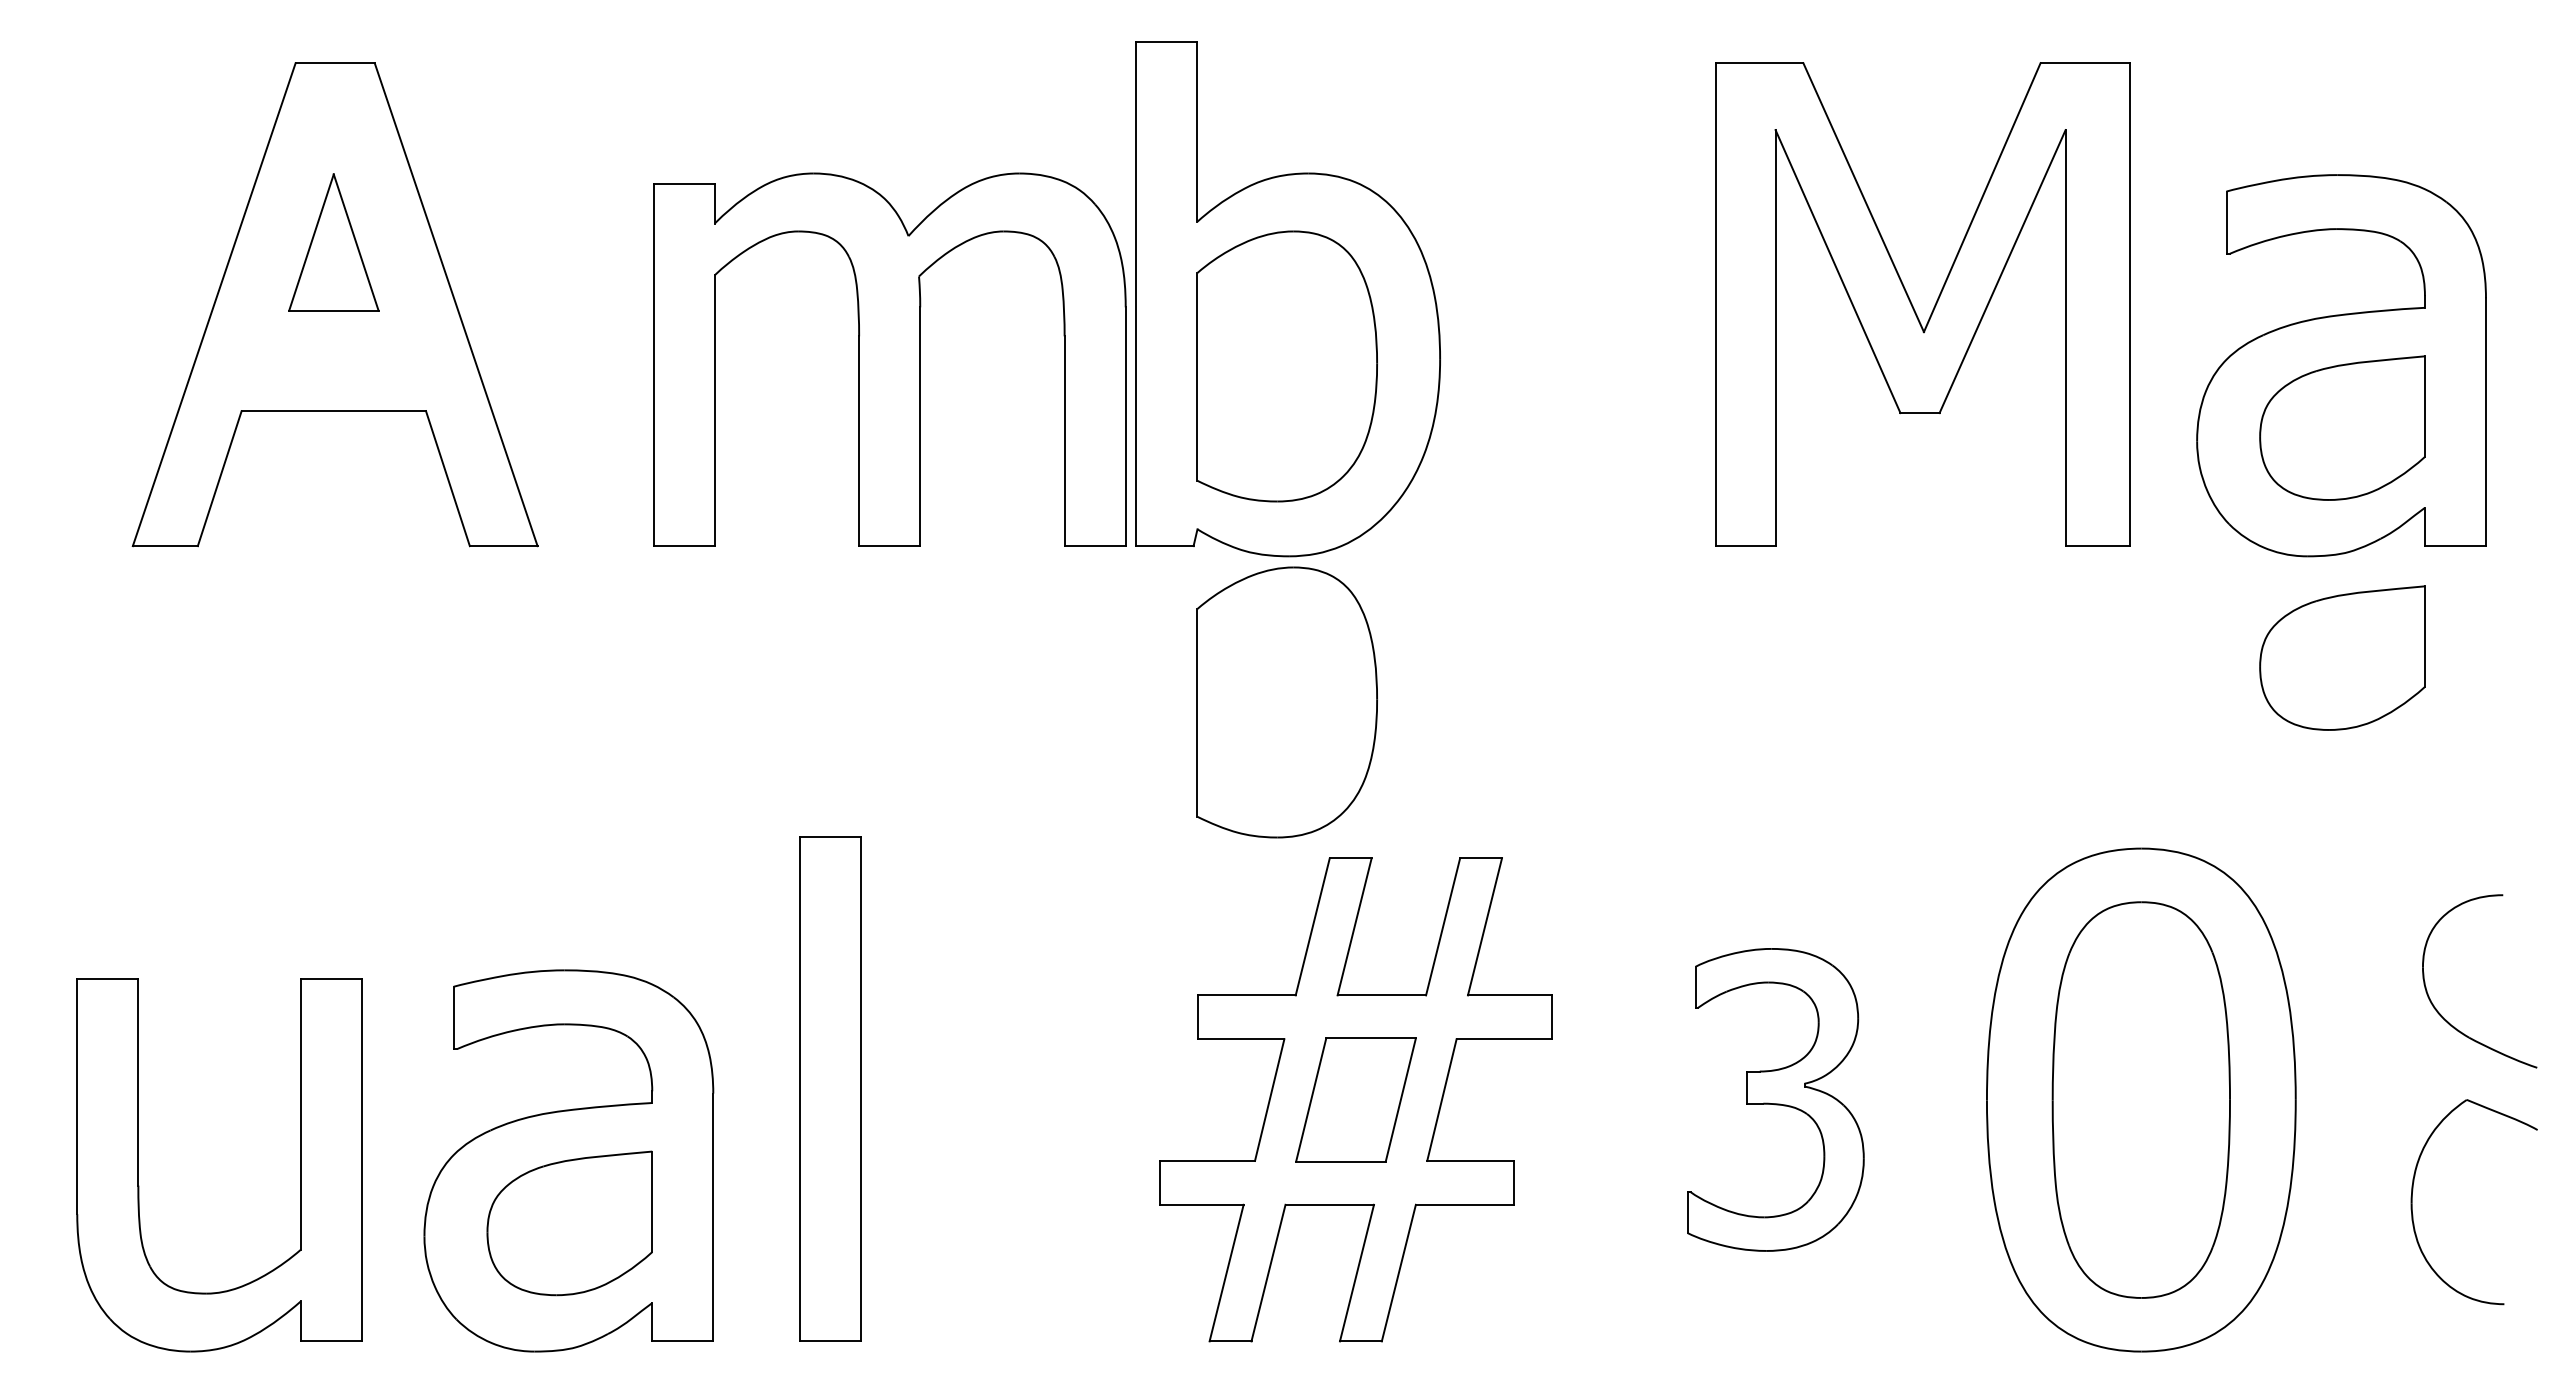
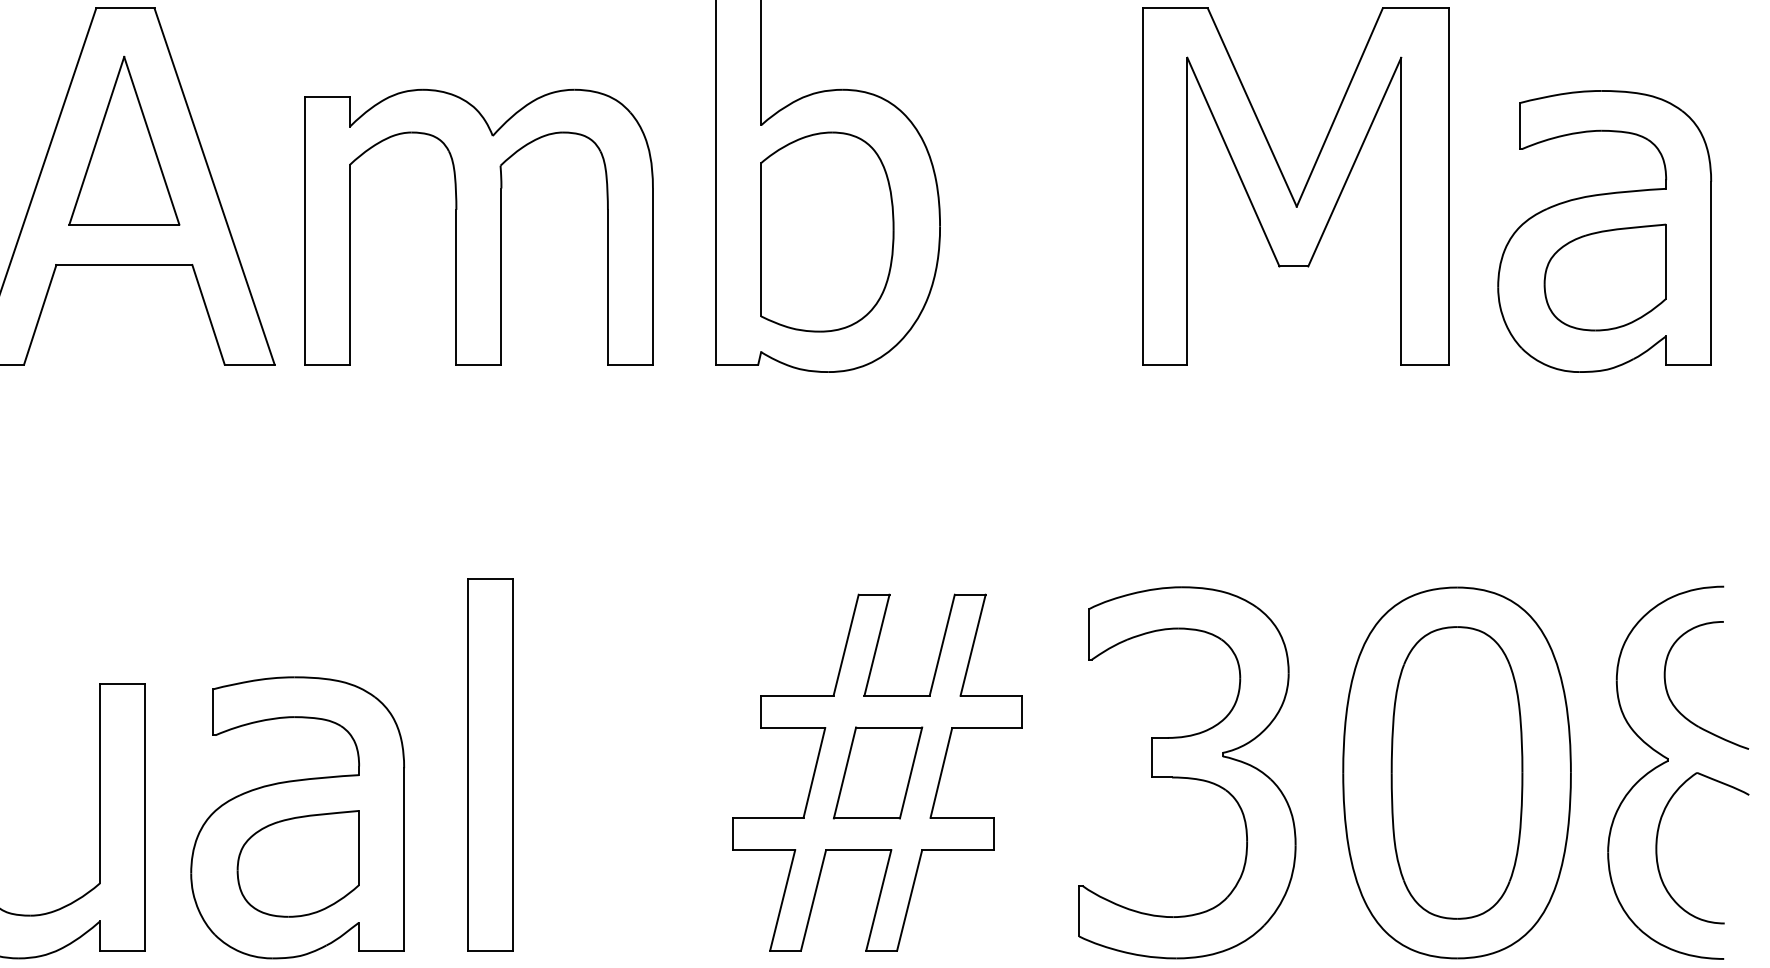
part: (333, 242) -> (124, 140), size x1.67
part: (889, 359) -> (478, 226), moved
part: (2342, 657) -> (1605, 446), removed
part: (1286, 702) -> (826, 479), removed
part: (2419, 1089) -> (1662, 765), added
part: (1775, 1099) -> (1187, 772), size x1.67

